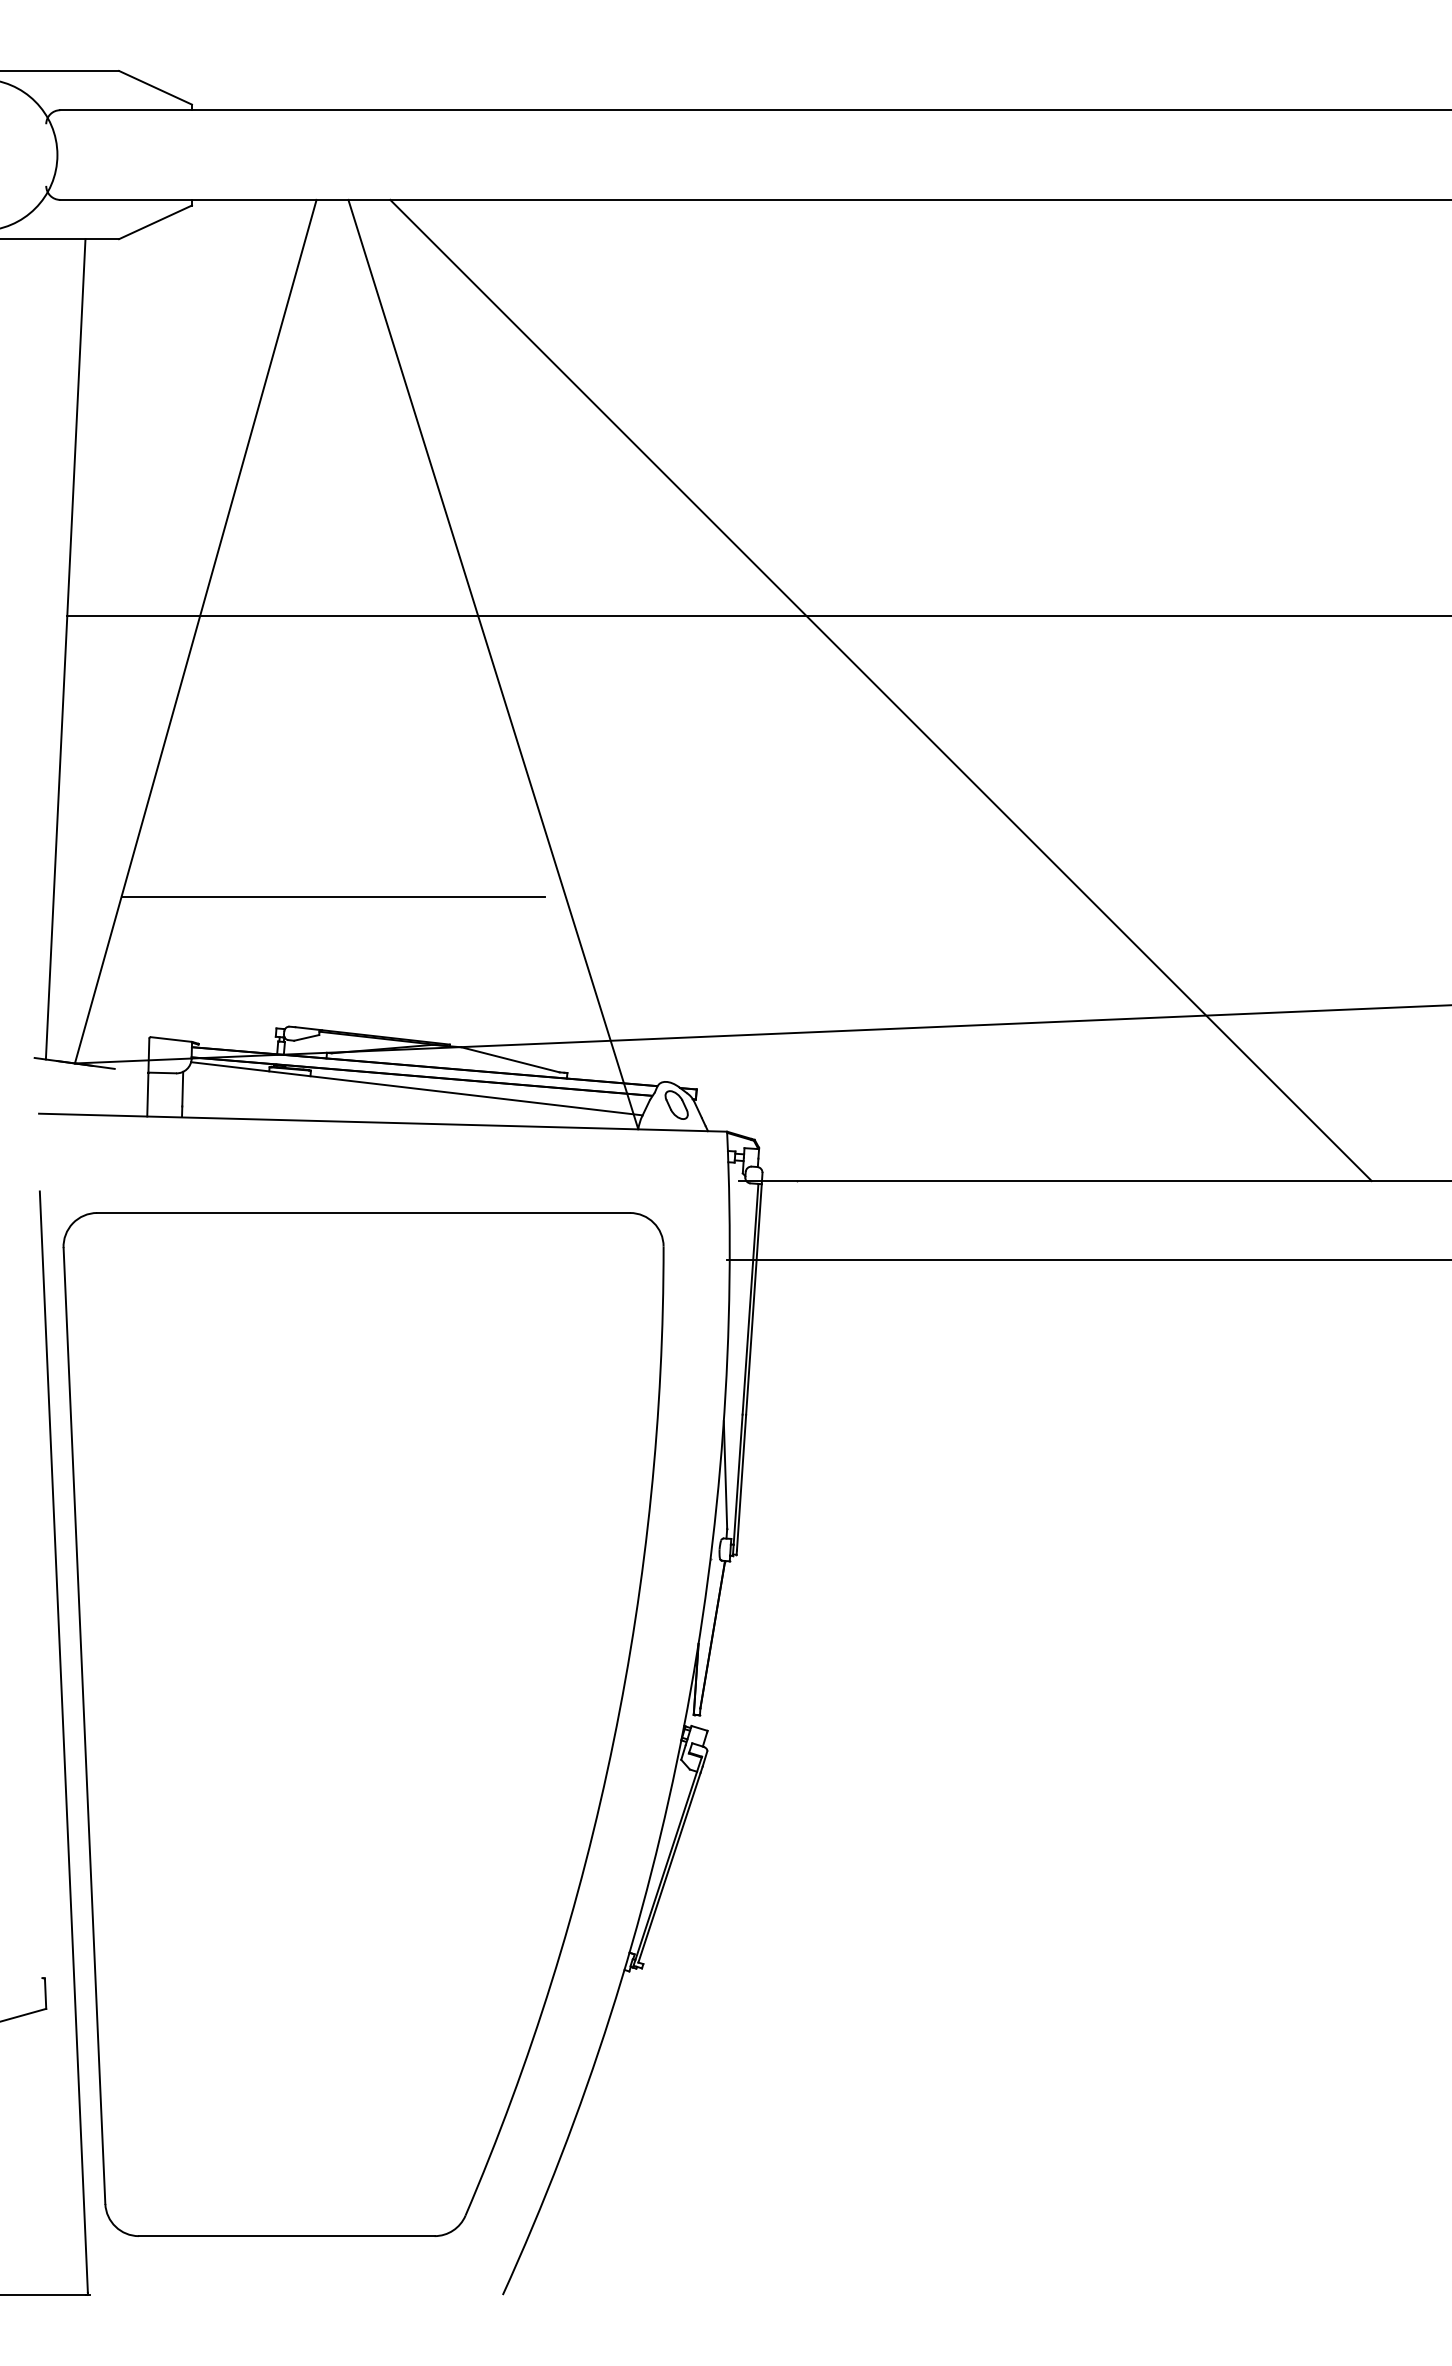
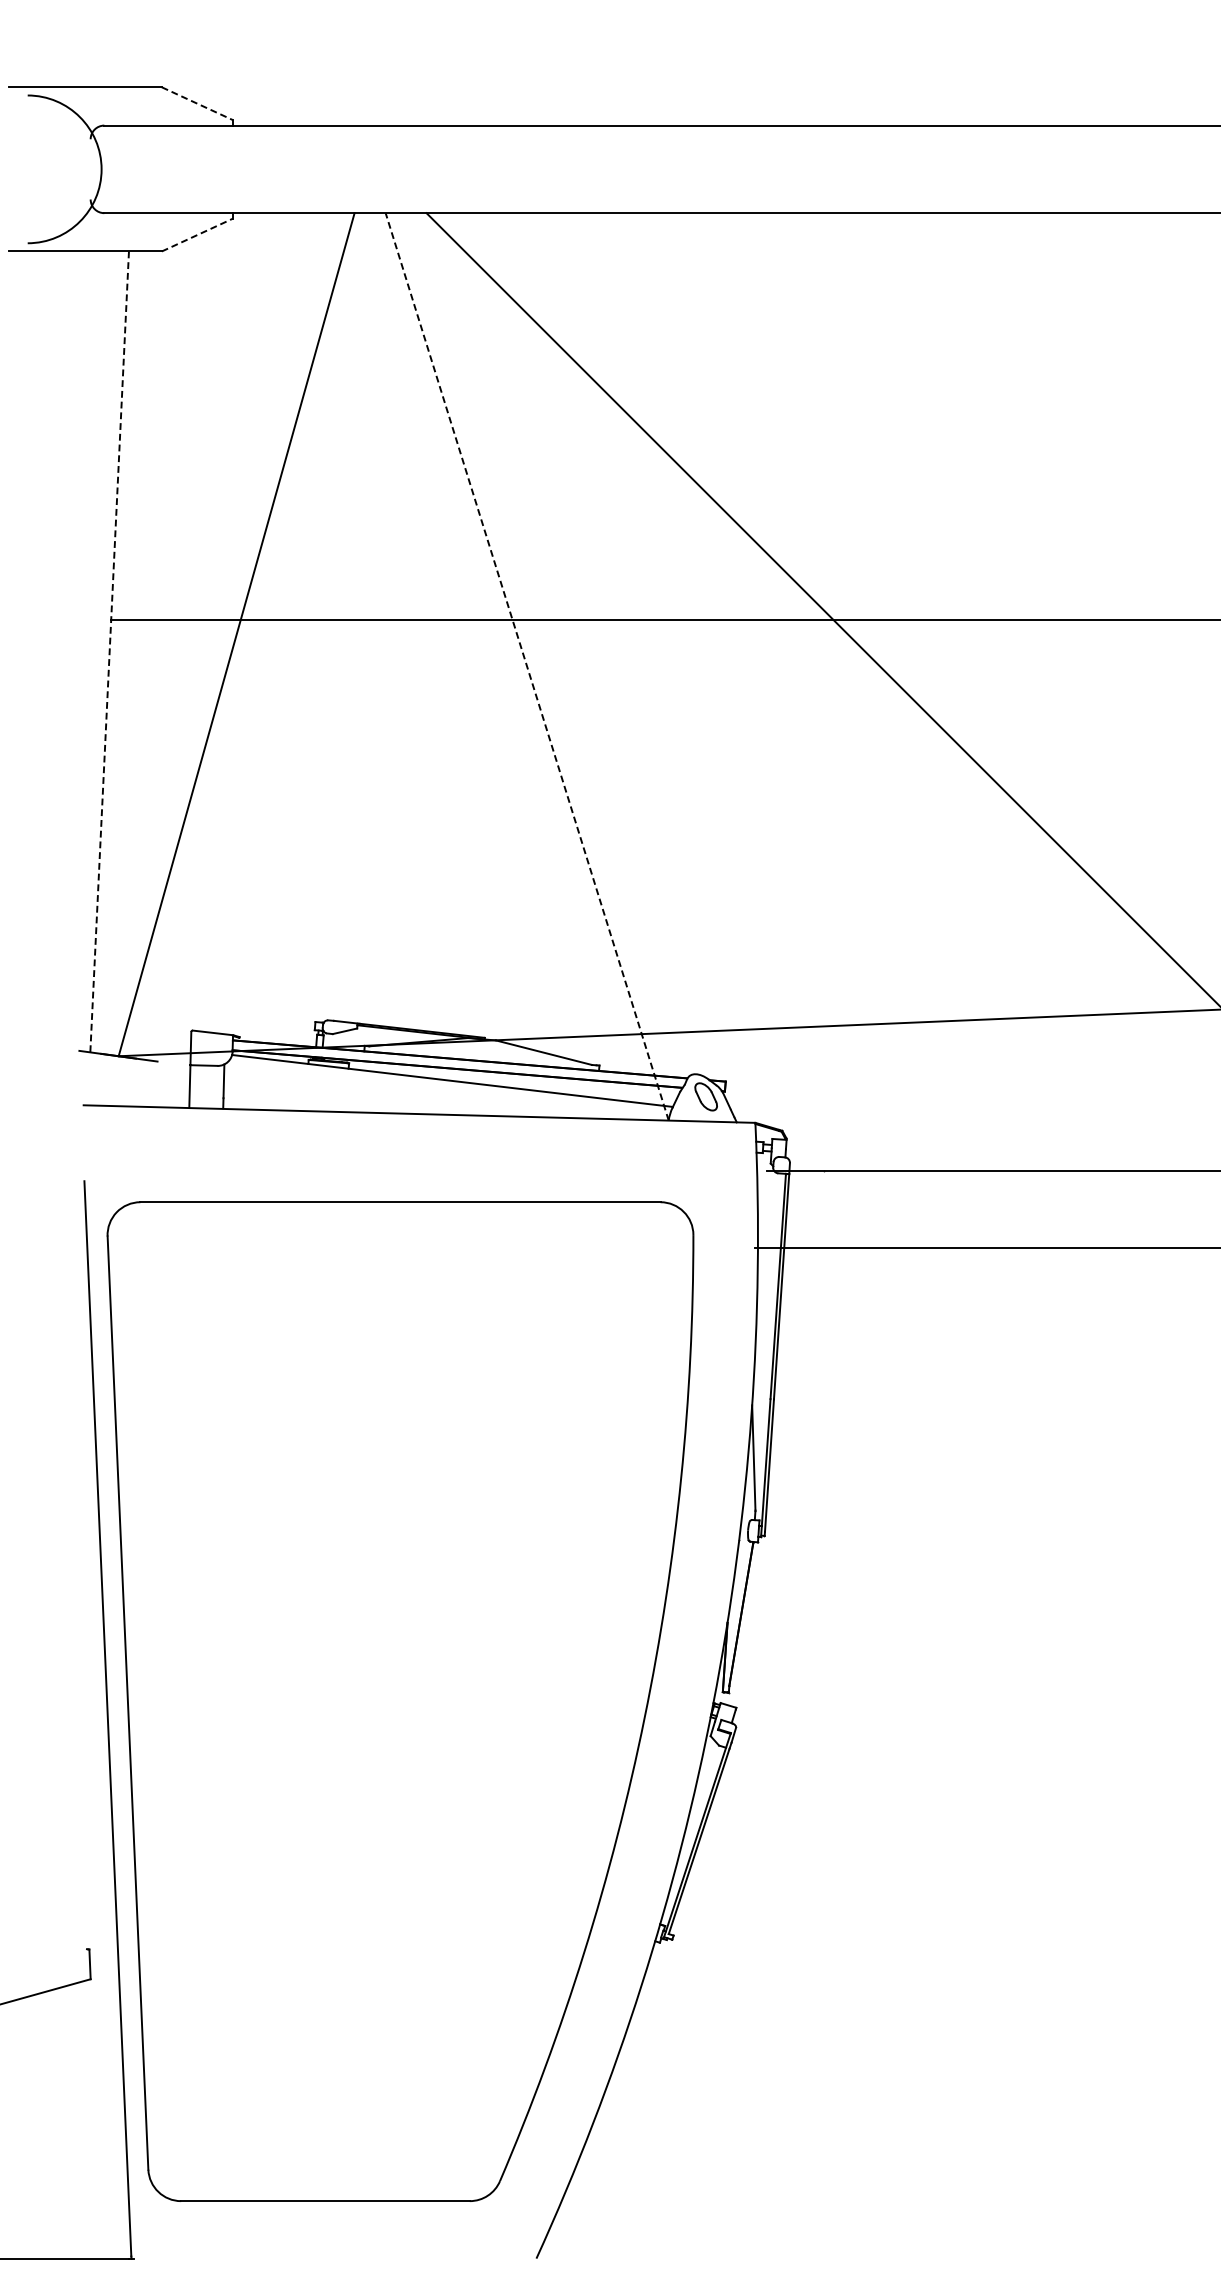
line: (156, 88) -> (198, 104), solid -> dashed
line: (156, 222) -> (198, 235), solid -> dashed
line: (65, 649) -> (109, 652), solid -> dashed
line: (493, 664) -> (527, 666), solid -> dashed
line: (332, 896) -> (370, 893), removed

